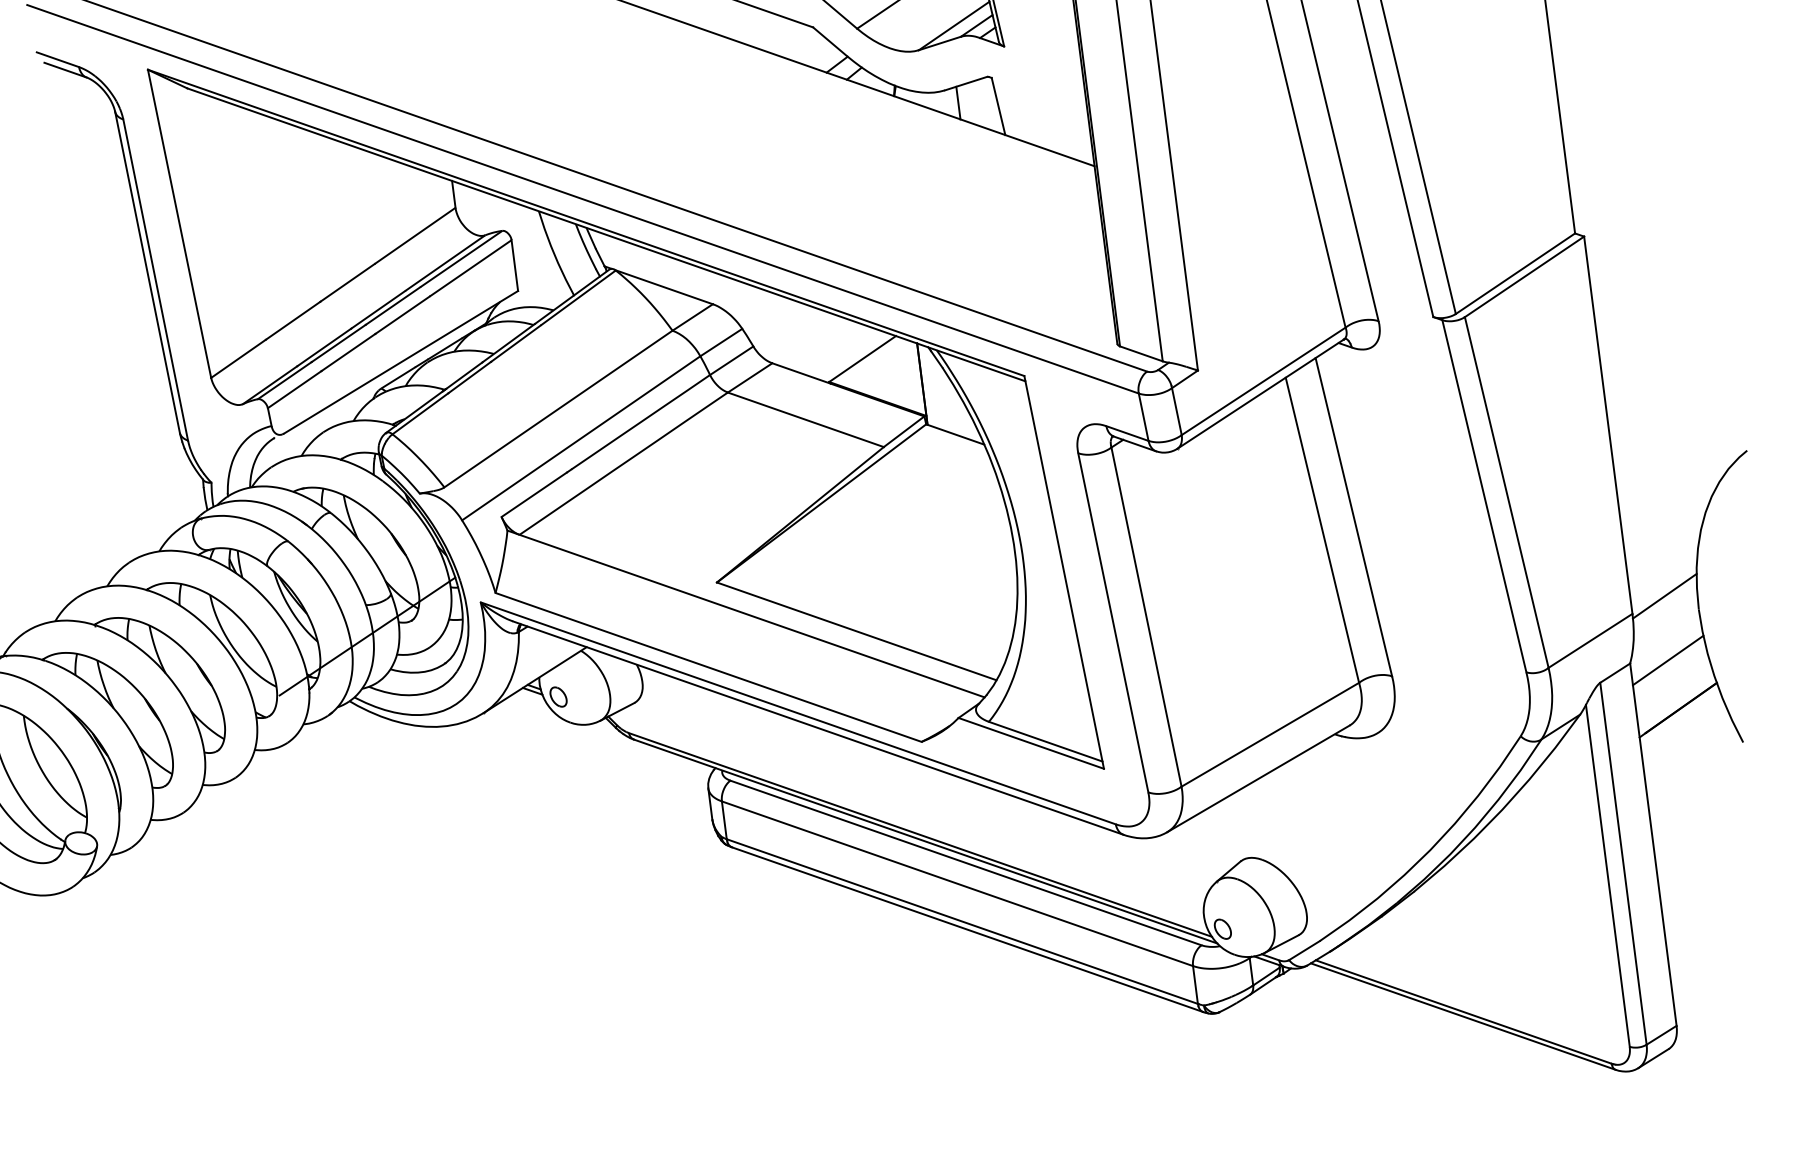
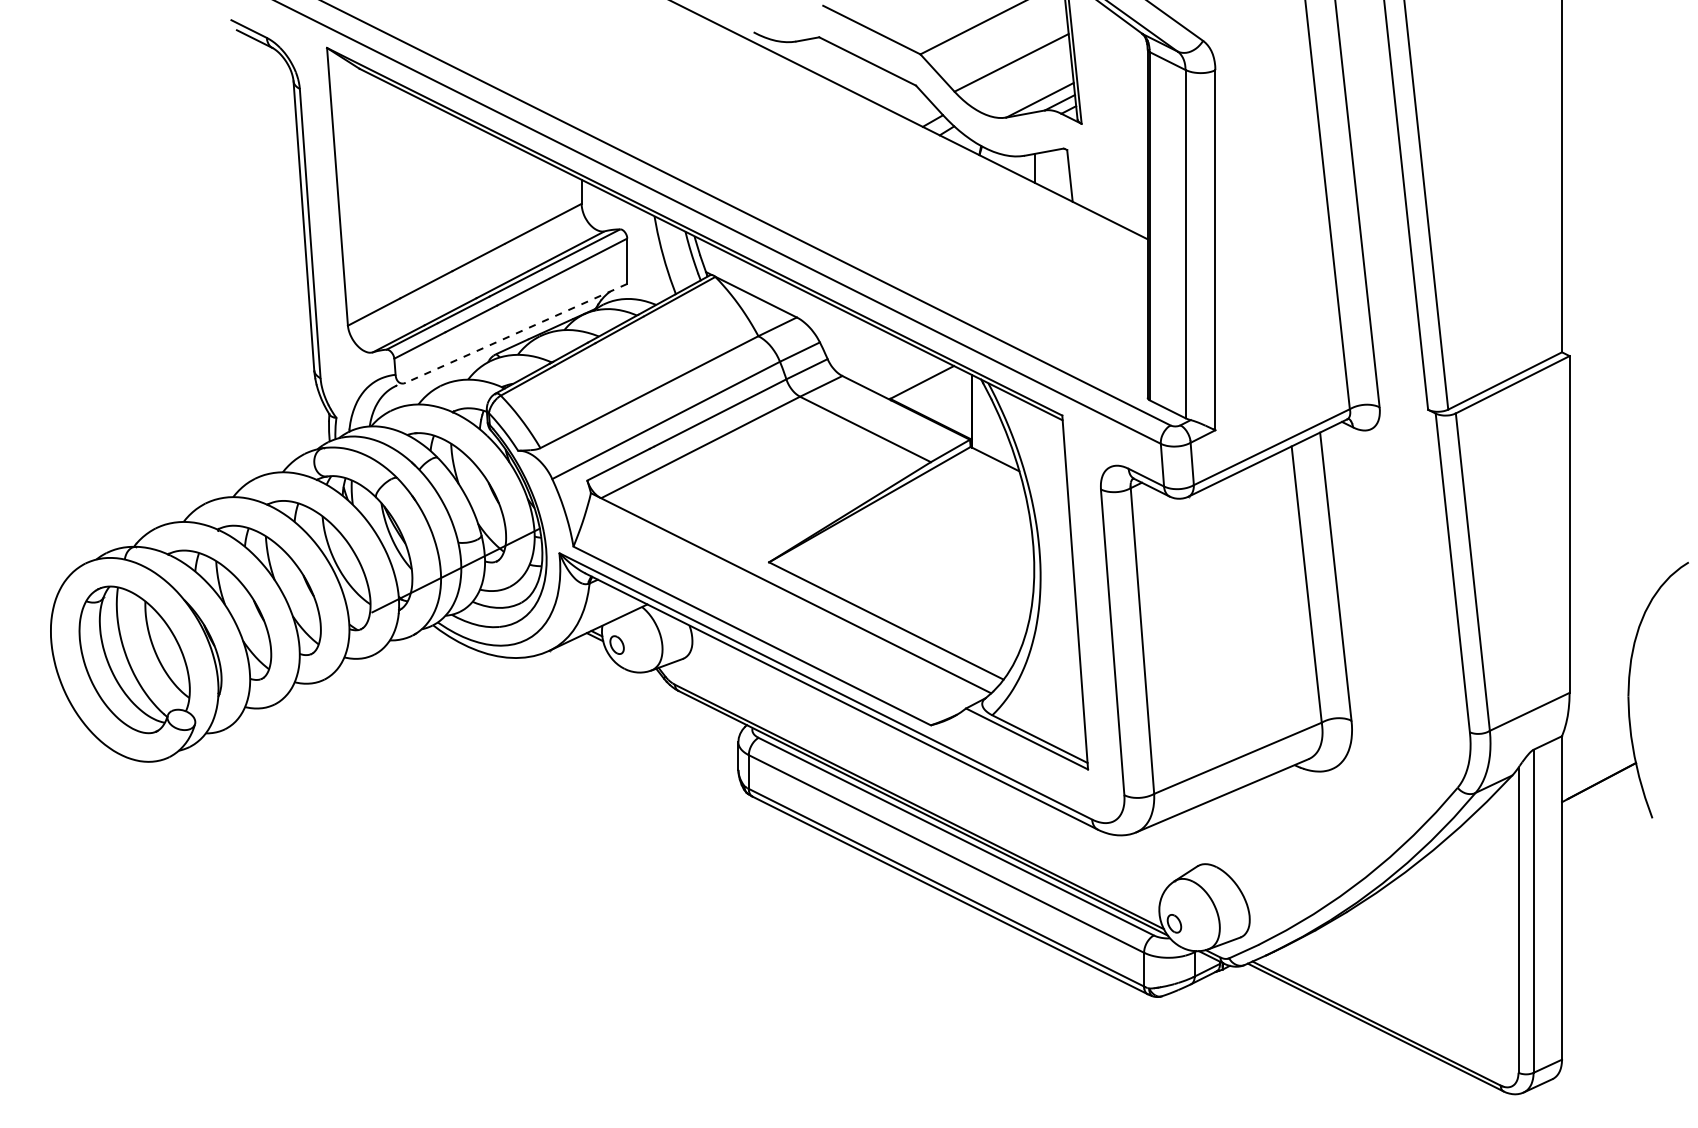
line: (401, 362) -> (516, 333), solid -> dashed
line: (1664, 596) -> (1599, 681), removed
line: (1667, 660) -> (1595, 737), removed

